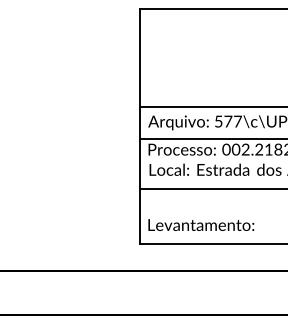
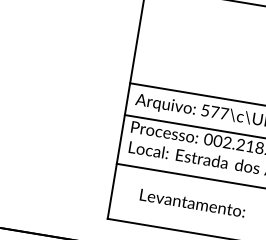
text: (201, 224) -> (193, 202), moved

